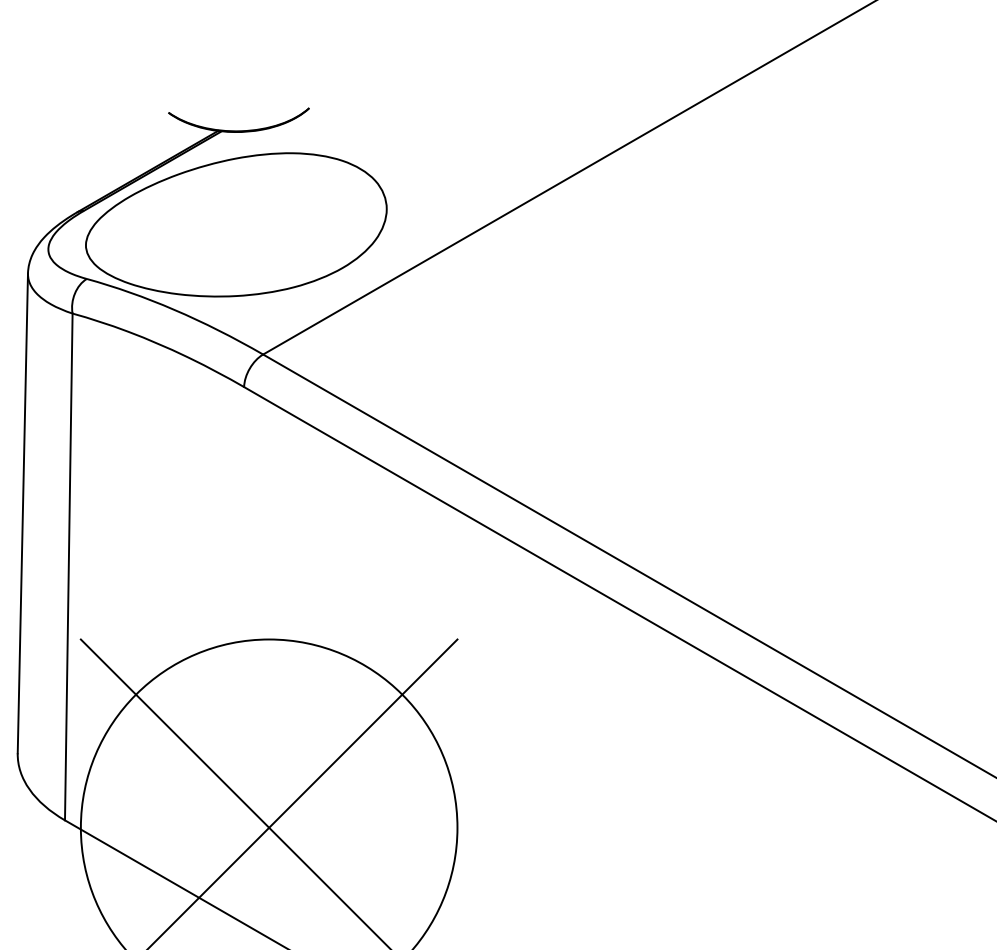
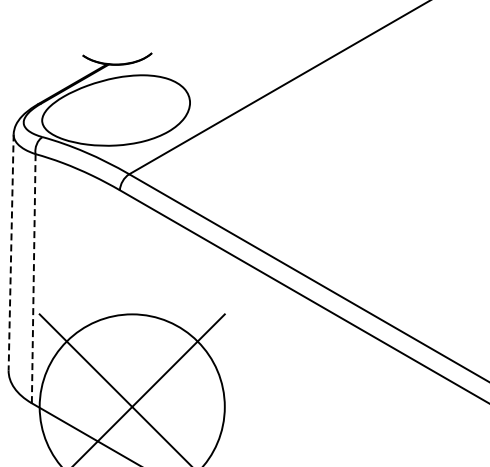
line: (23, 513) -> (11, 252), solid -> dashed
line: (68, 566) -> (33, 278), solid -> dashed

